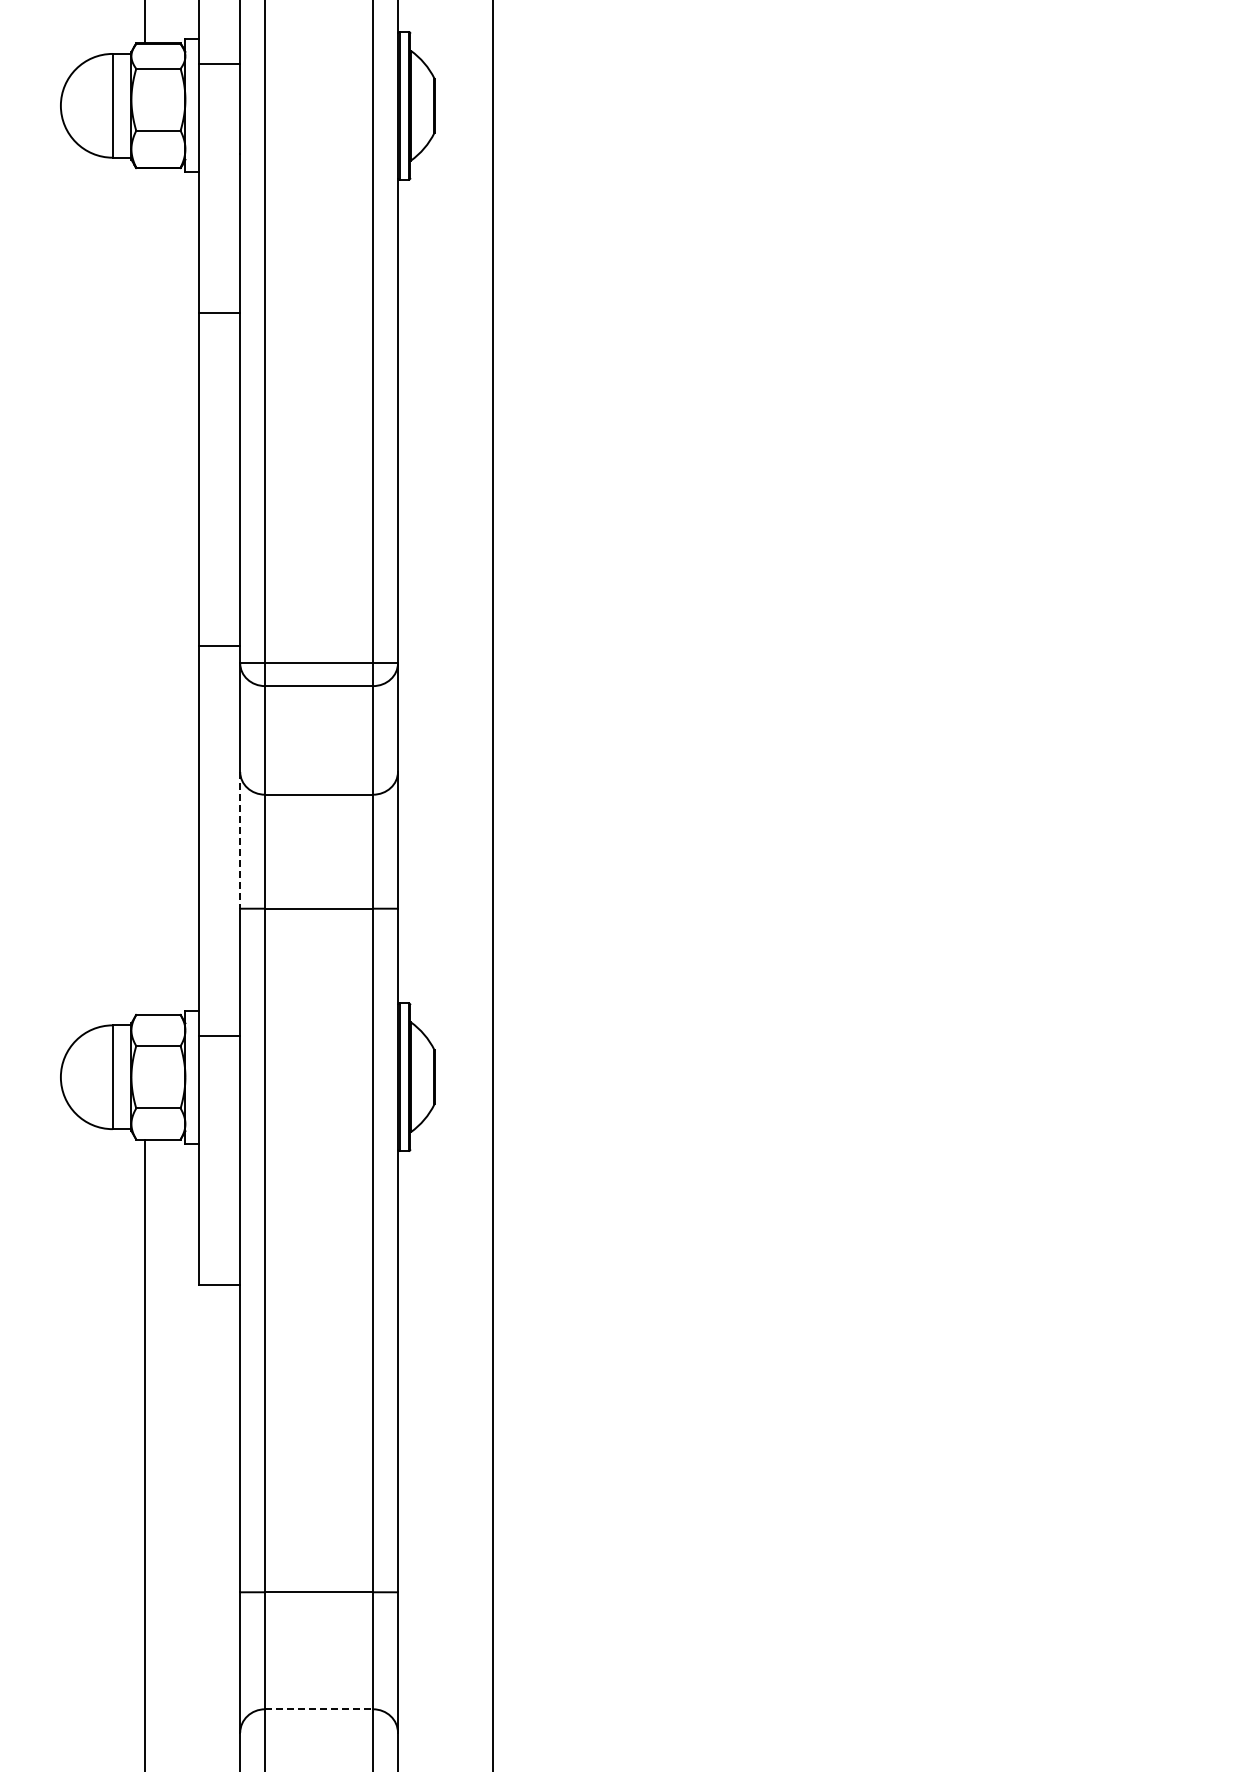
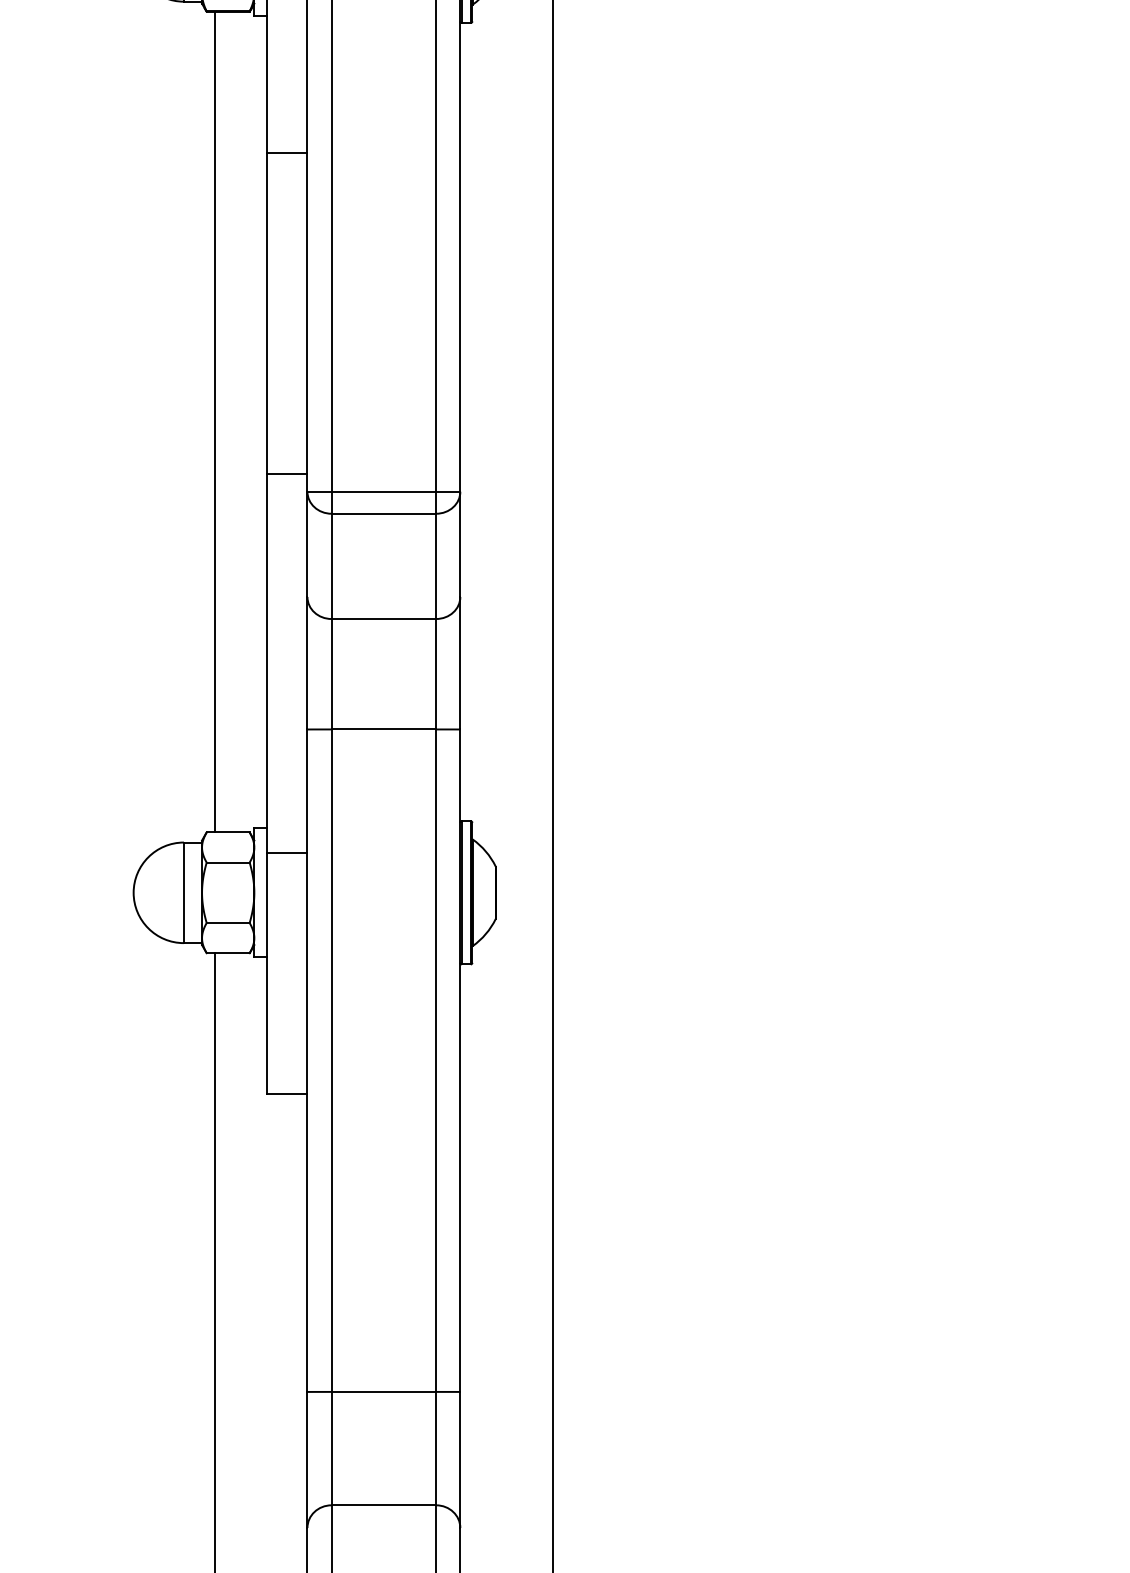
line: (144, 591) -> (214, 422), added
line: (240, 840) -> (307, 663), dashed -> solid
line: (319, 1709) -> (384, 1505), dashed -> solid

